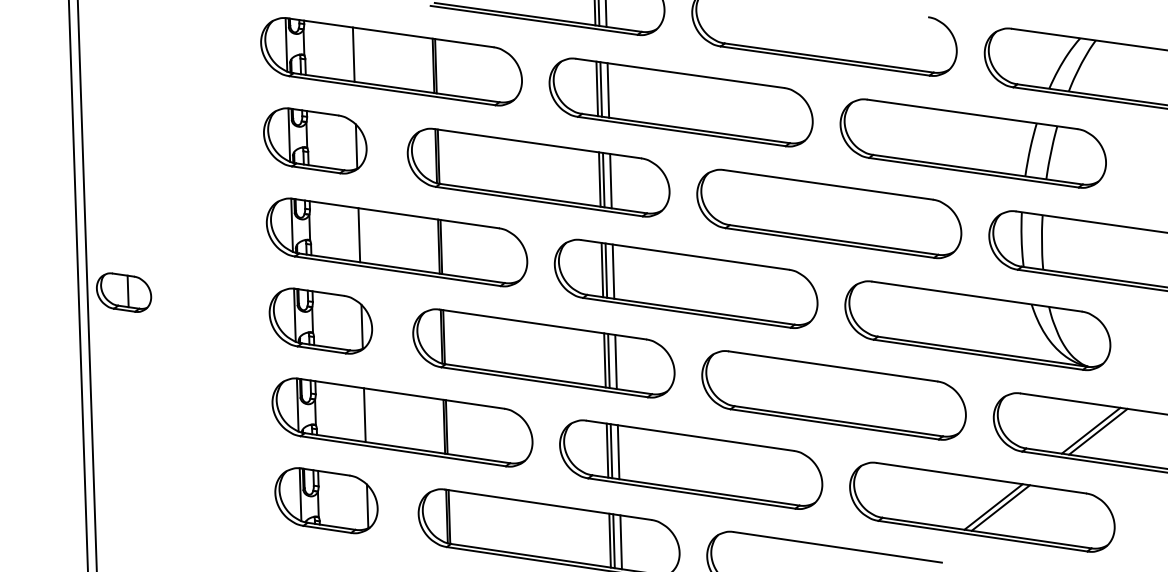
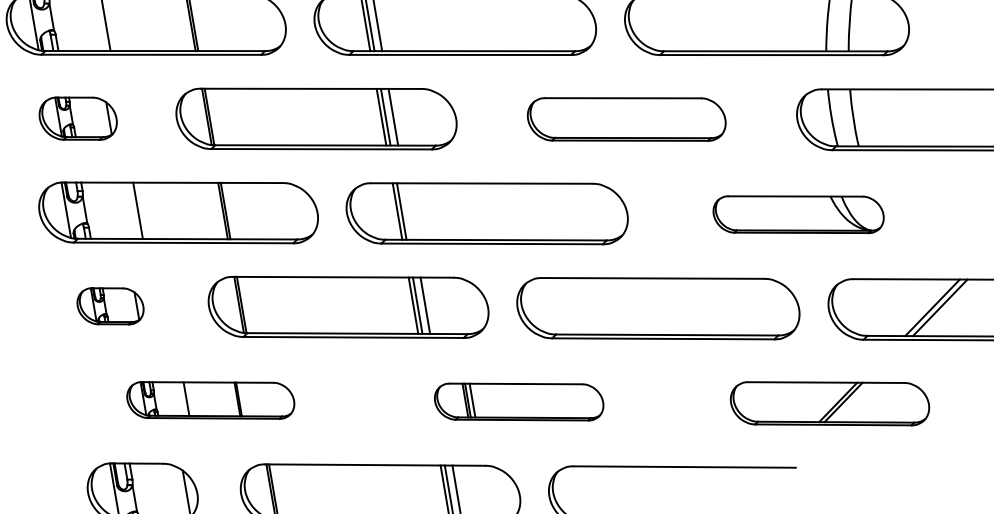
part: (315, 140) -> (78, 118), size x0.7
part: (829, 213) -> (626, 118), size x0.7
line: (613, 271) -> (409, 211), removed
part: (320, 320) -> (109, 305), size x0.6
part: (977, 325) -> (798, 214), size x0.6
part: (402, 422) -> (210, 400), size x0.6
part: (691, 464) -> (519, 401), size x0.6
part: (982, 506) -> (830, 403), size x0.7

